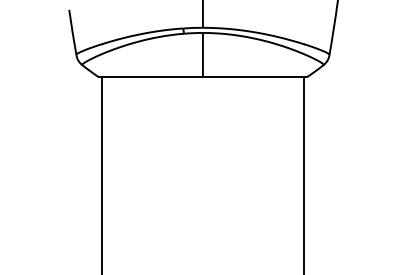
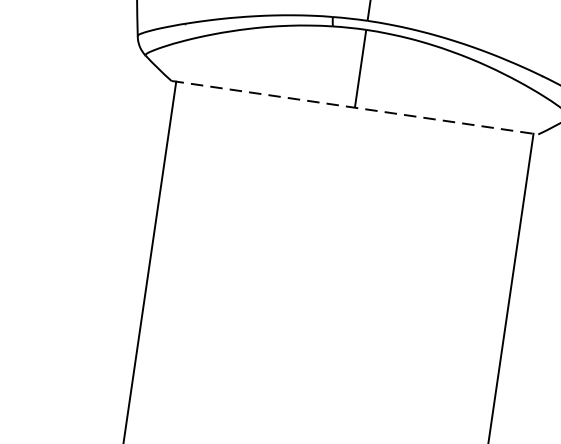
line: (203, 77) -> (355, 108), solid -> dashed

